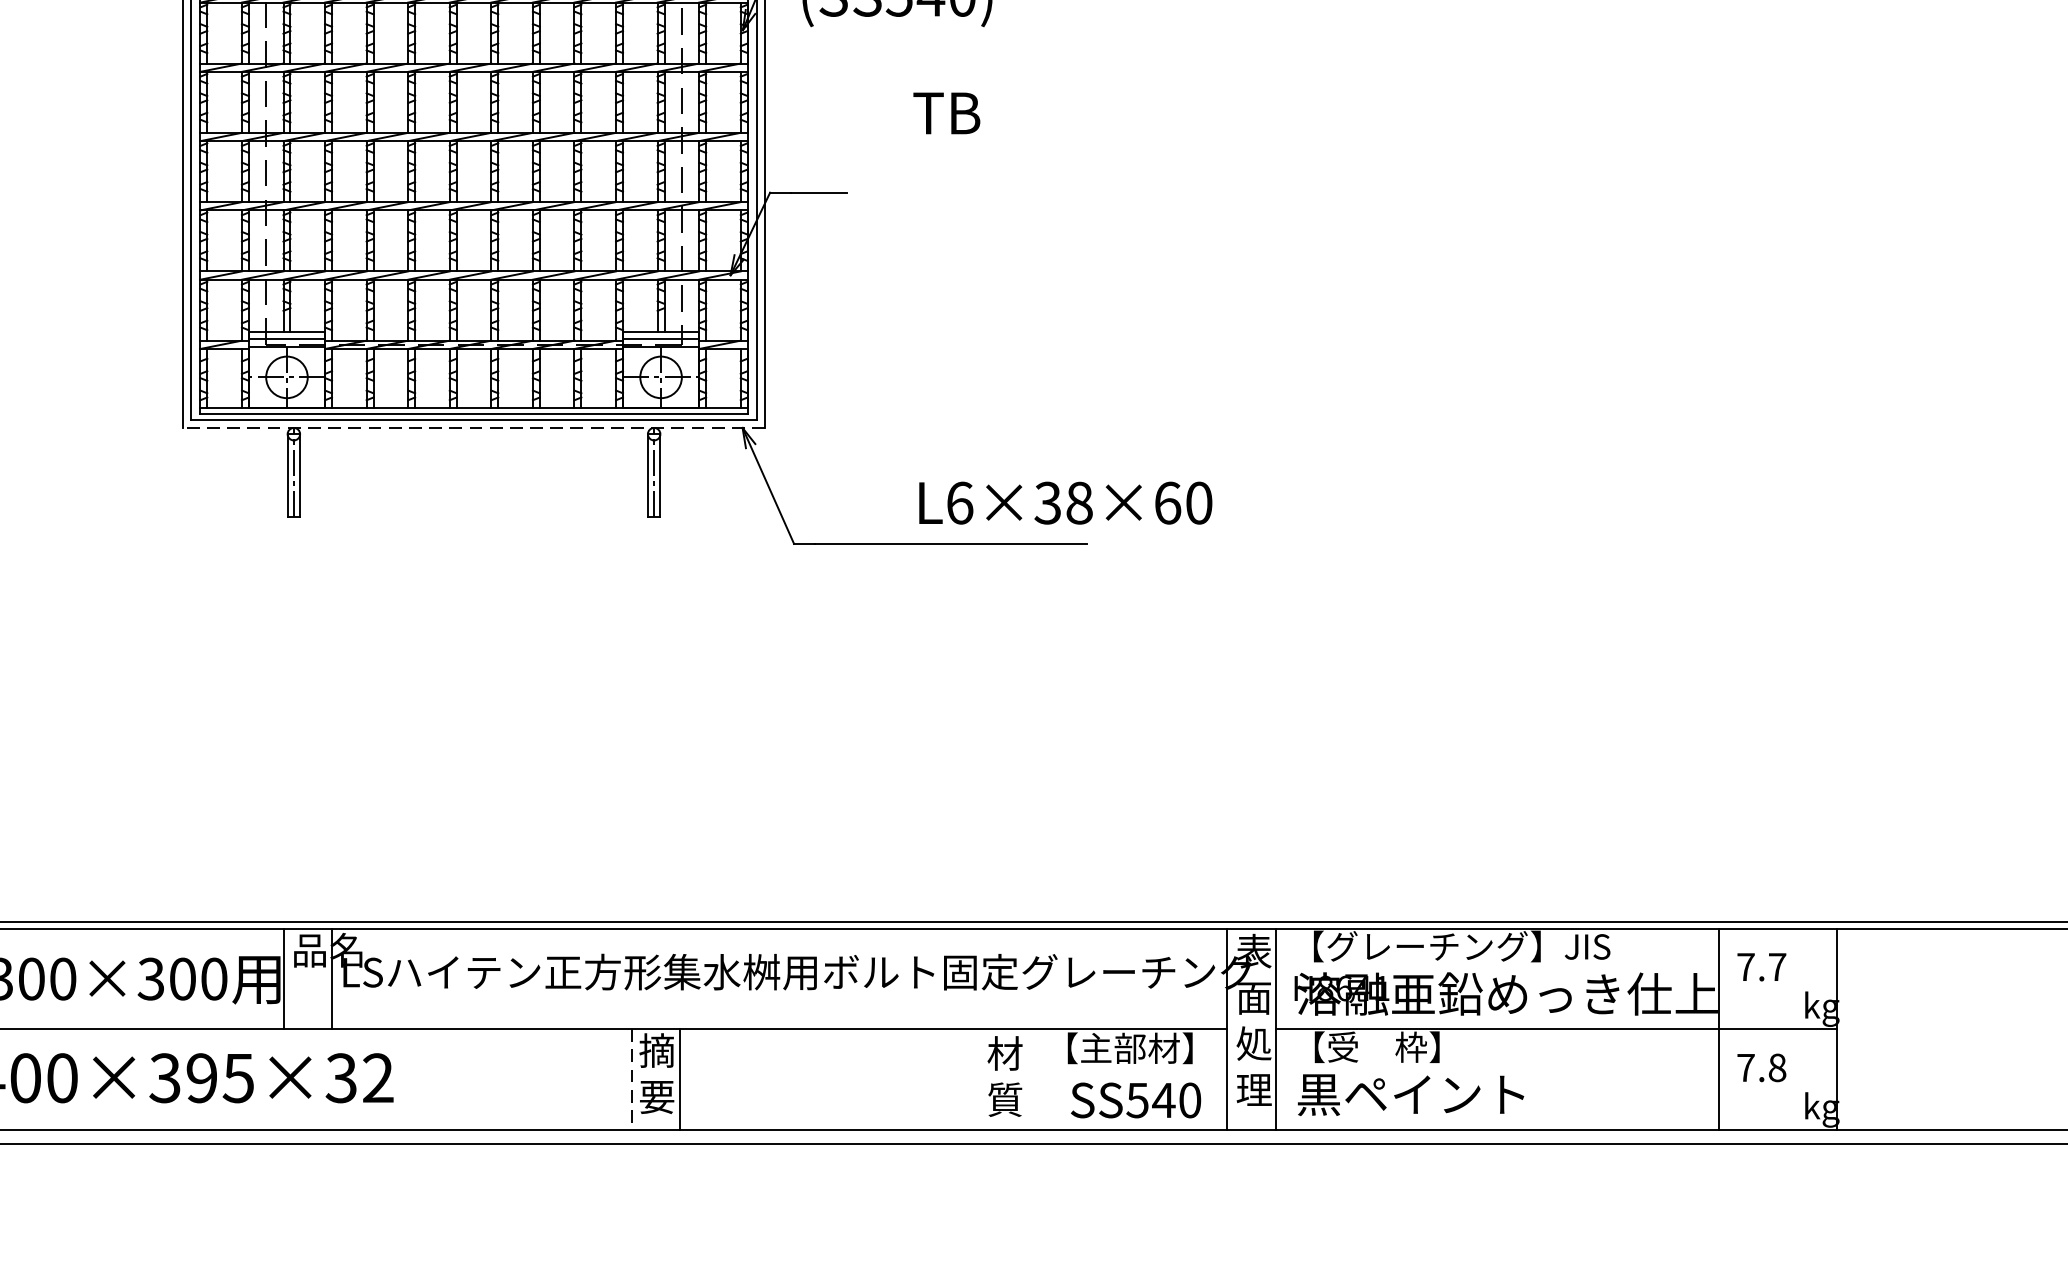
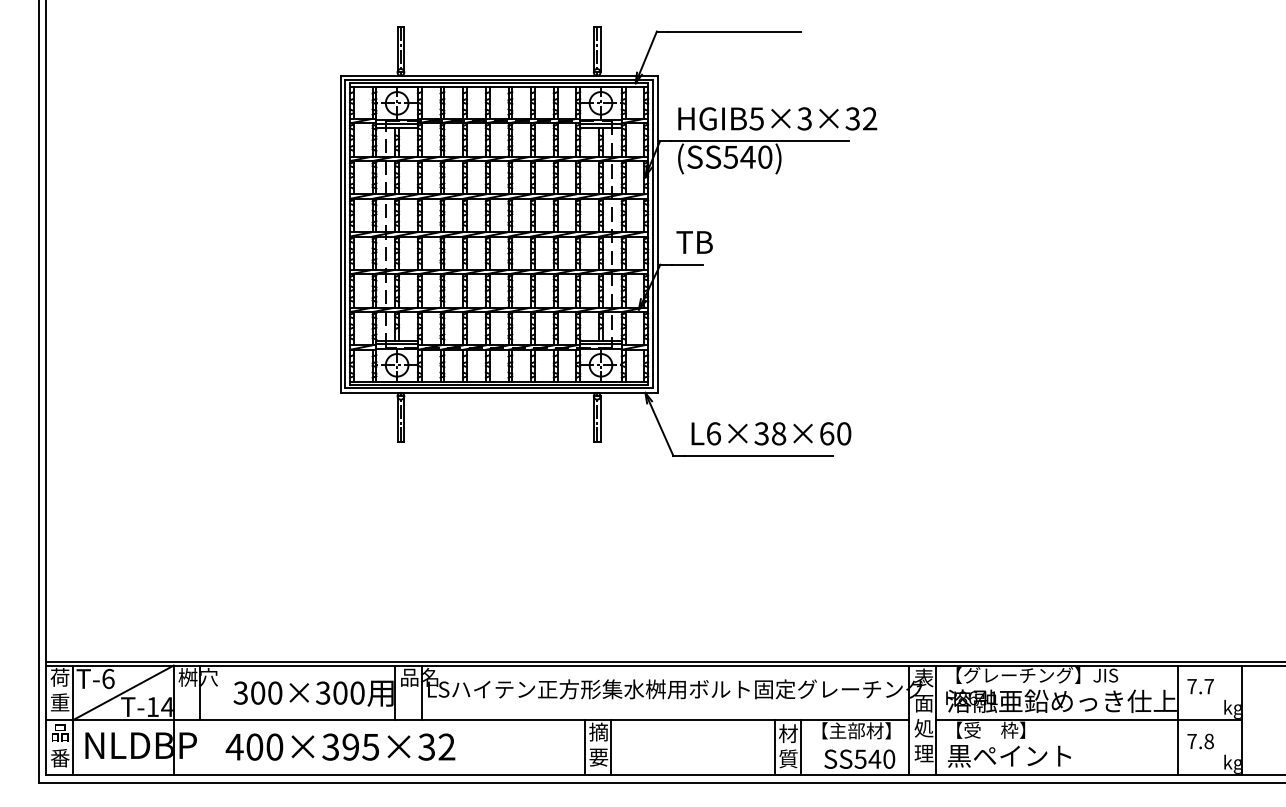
text: (946, 113) -> (694, 242), moved
line: (474, 427) -> (499, 392), dashed -> solid
text: (1065, 502) -> (771, 433), moved
line: (979, 1078) -> (774, 747), added
line: (1029, 1078) -> (801, 747), added
line: (632, 1080) -> (585, 748), dashed -> solid

